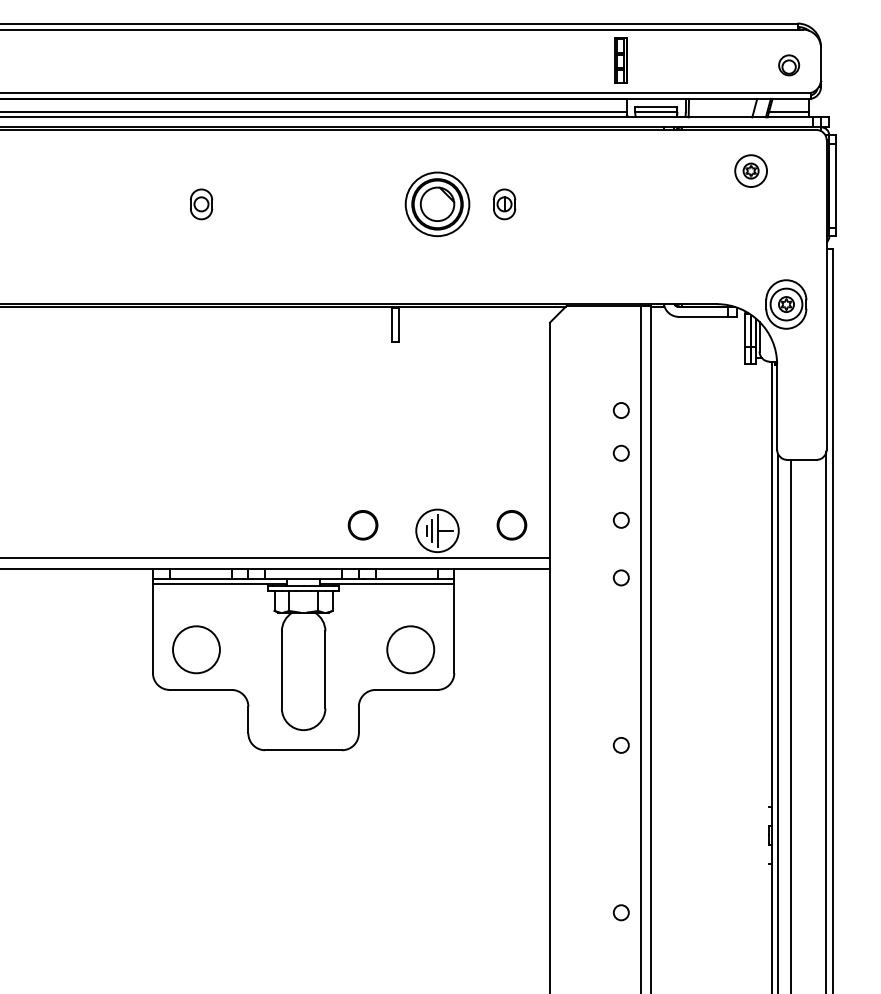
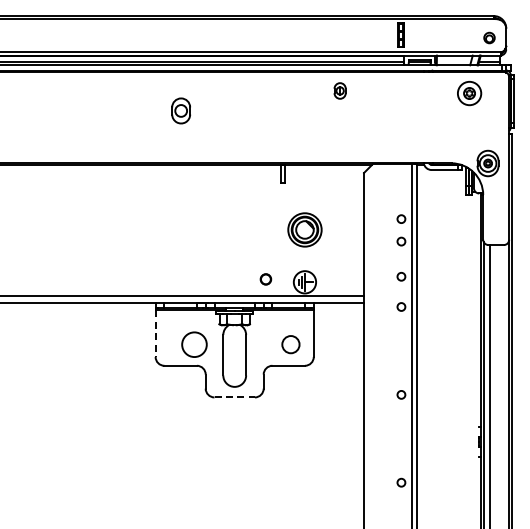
part: (751, 171) -> (469, 93), size x1.4
part: (200, 203) -> (180, 110), size x1.6
part: (436, 203) -> (304, 229), moved
part: (503, 203) -> (339, 90), moved
circle: (362, 525) -> (265, 279), size x0.7
circle: (510, 525) -> (343, 279), removed
line: (152, 630) -> (155, 334), solid -> dashed
circle: (196, 649) -> (194, 344), moved
circle: (409, 649) -> (290, 344), size x0.7
line: (305, 750) -> (235, 397), solid -> dashed

